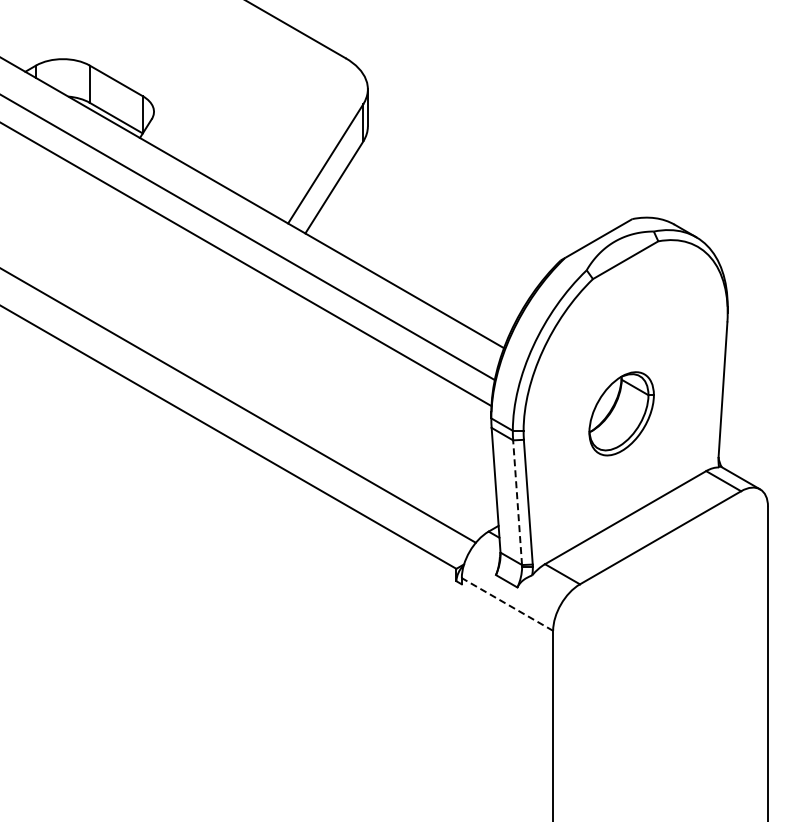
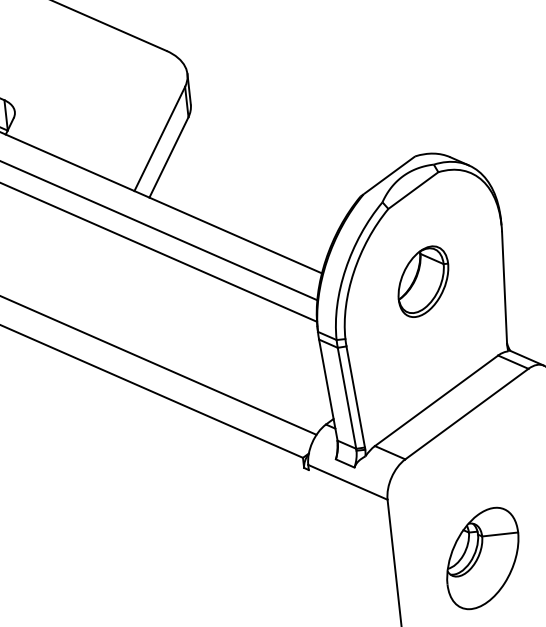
part: (621, 413) -> (423, 281), moved
line: (517, 502) -> (346, 398), dashed -> solid
line: (507, 604) -> (347, 482), dashed -> solid
part: (660, 714) -> (482, 558), added

